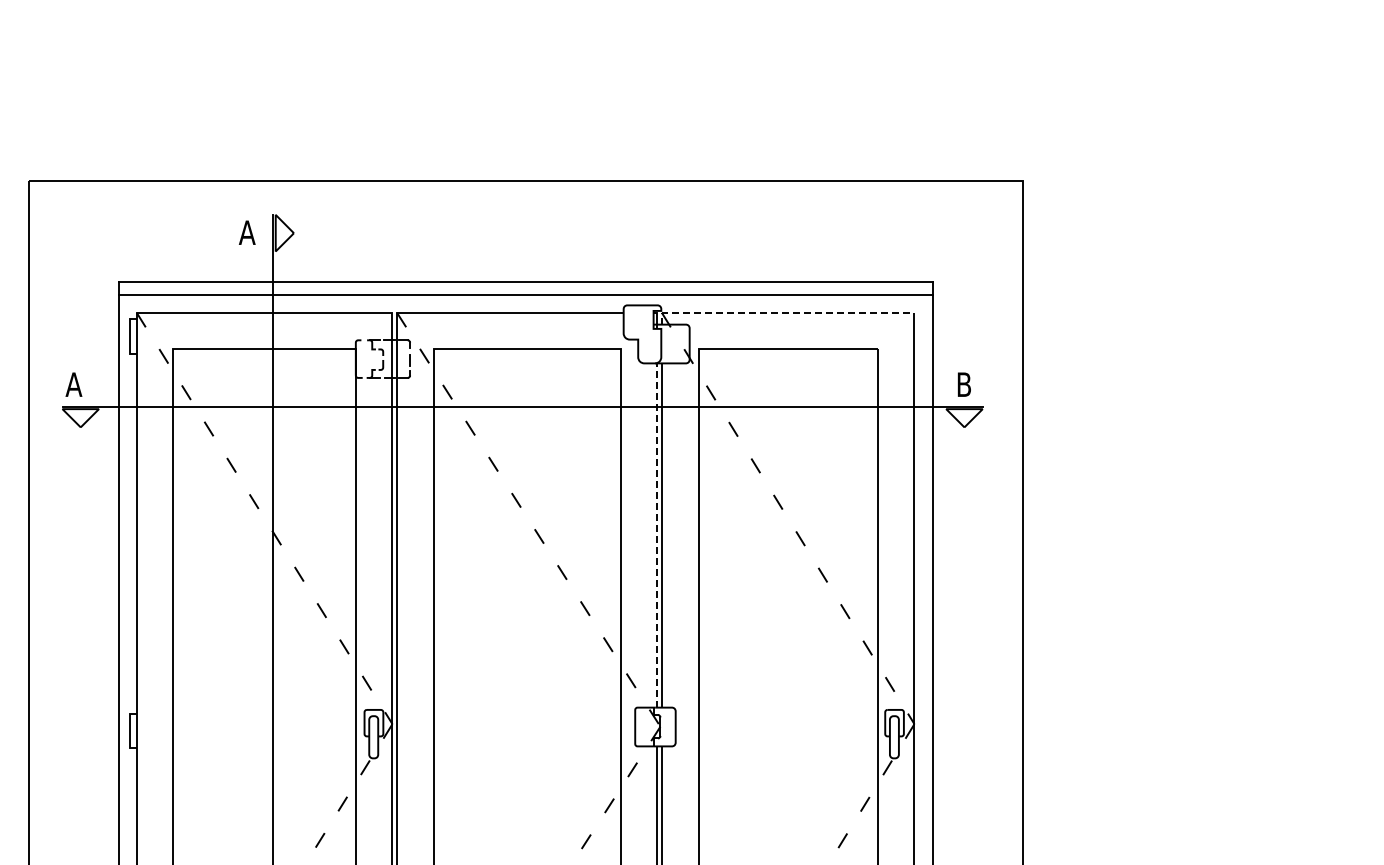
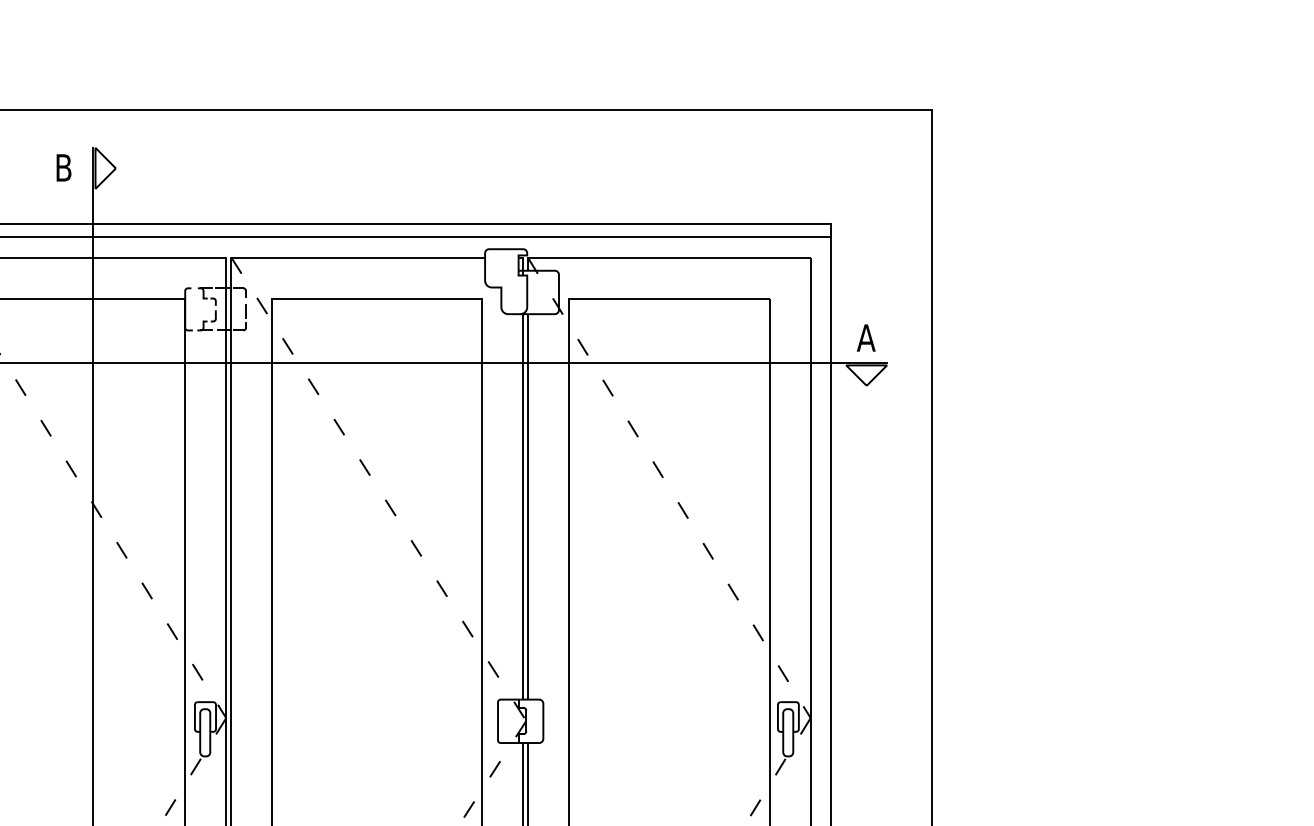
text: (246, 232) -> (62, 167), A -> B
line: (781, 312) -> (661, 257), dashed -> solid
text: (963, 384) -> (865, 337), B -> A
line: (657, 534) -> (522, 505), dashed -> solid

